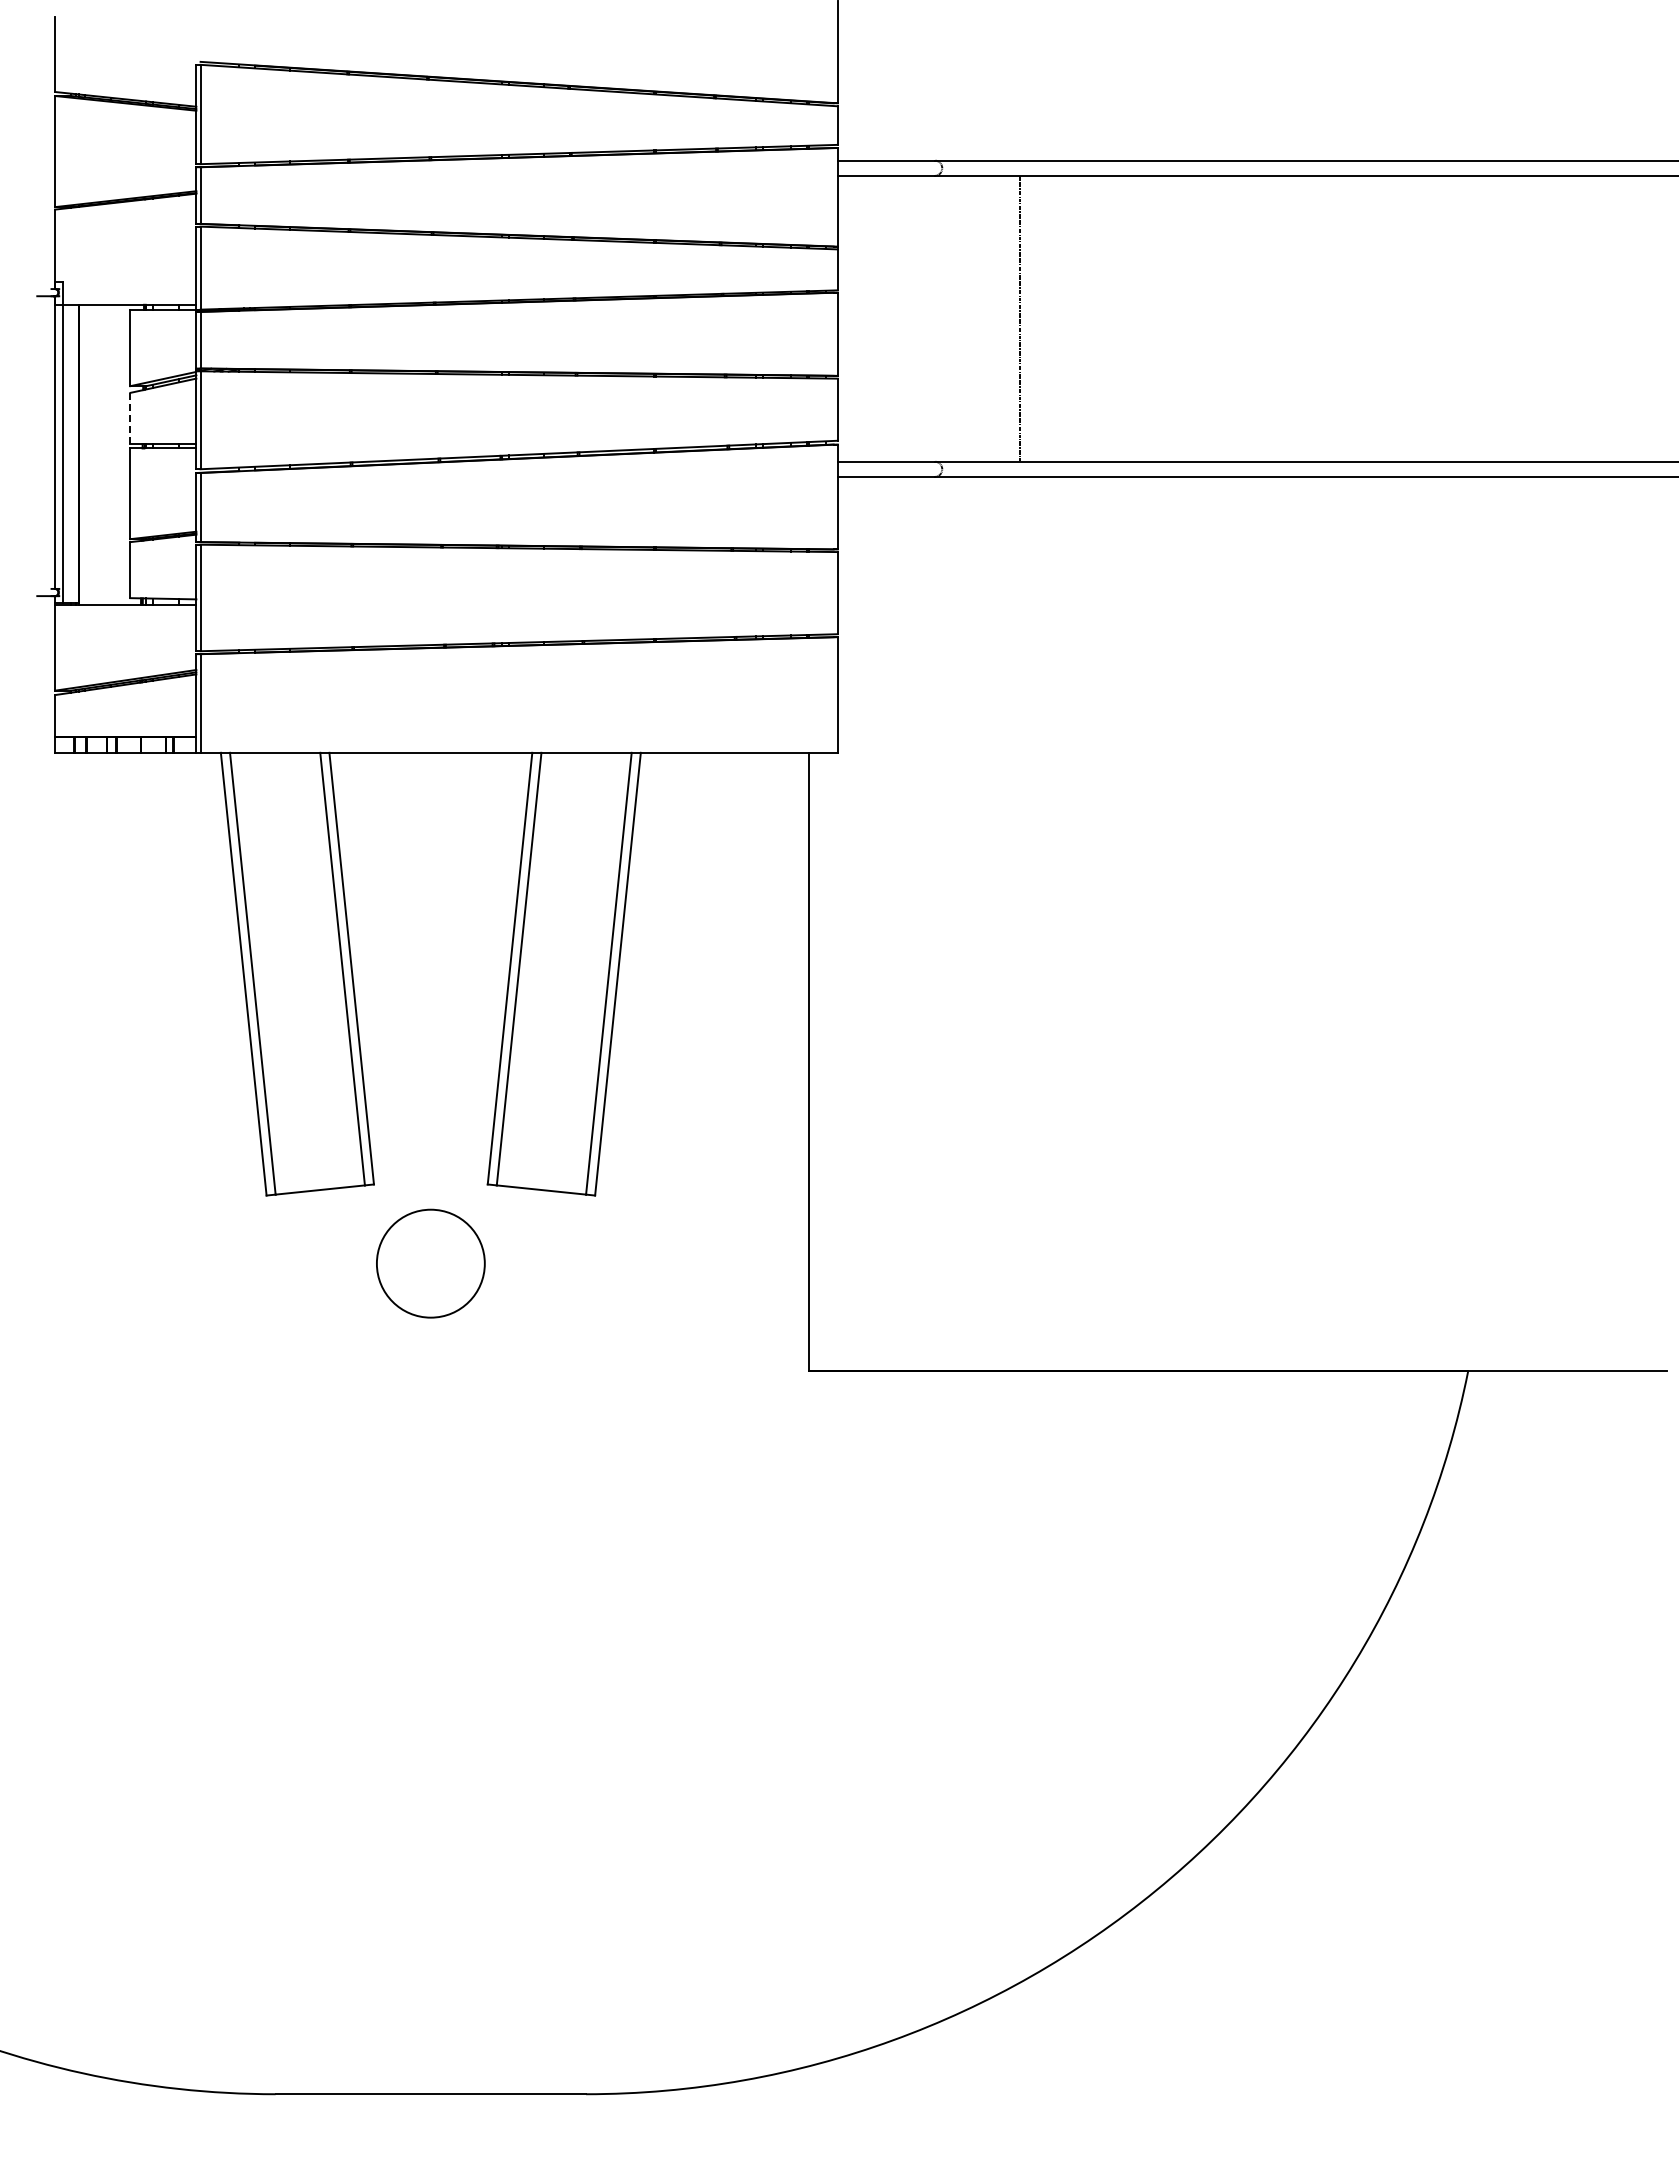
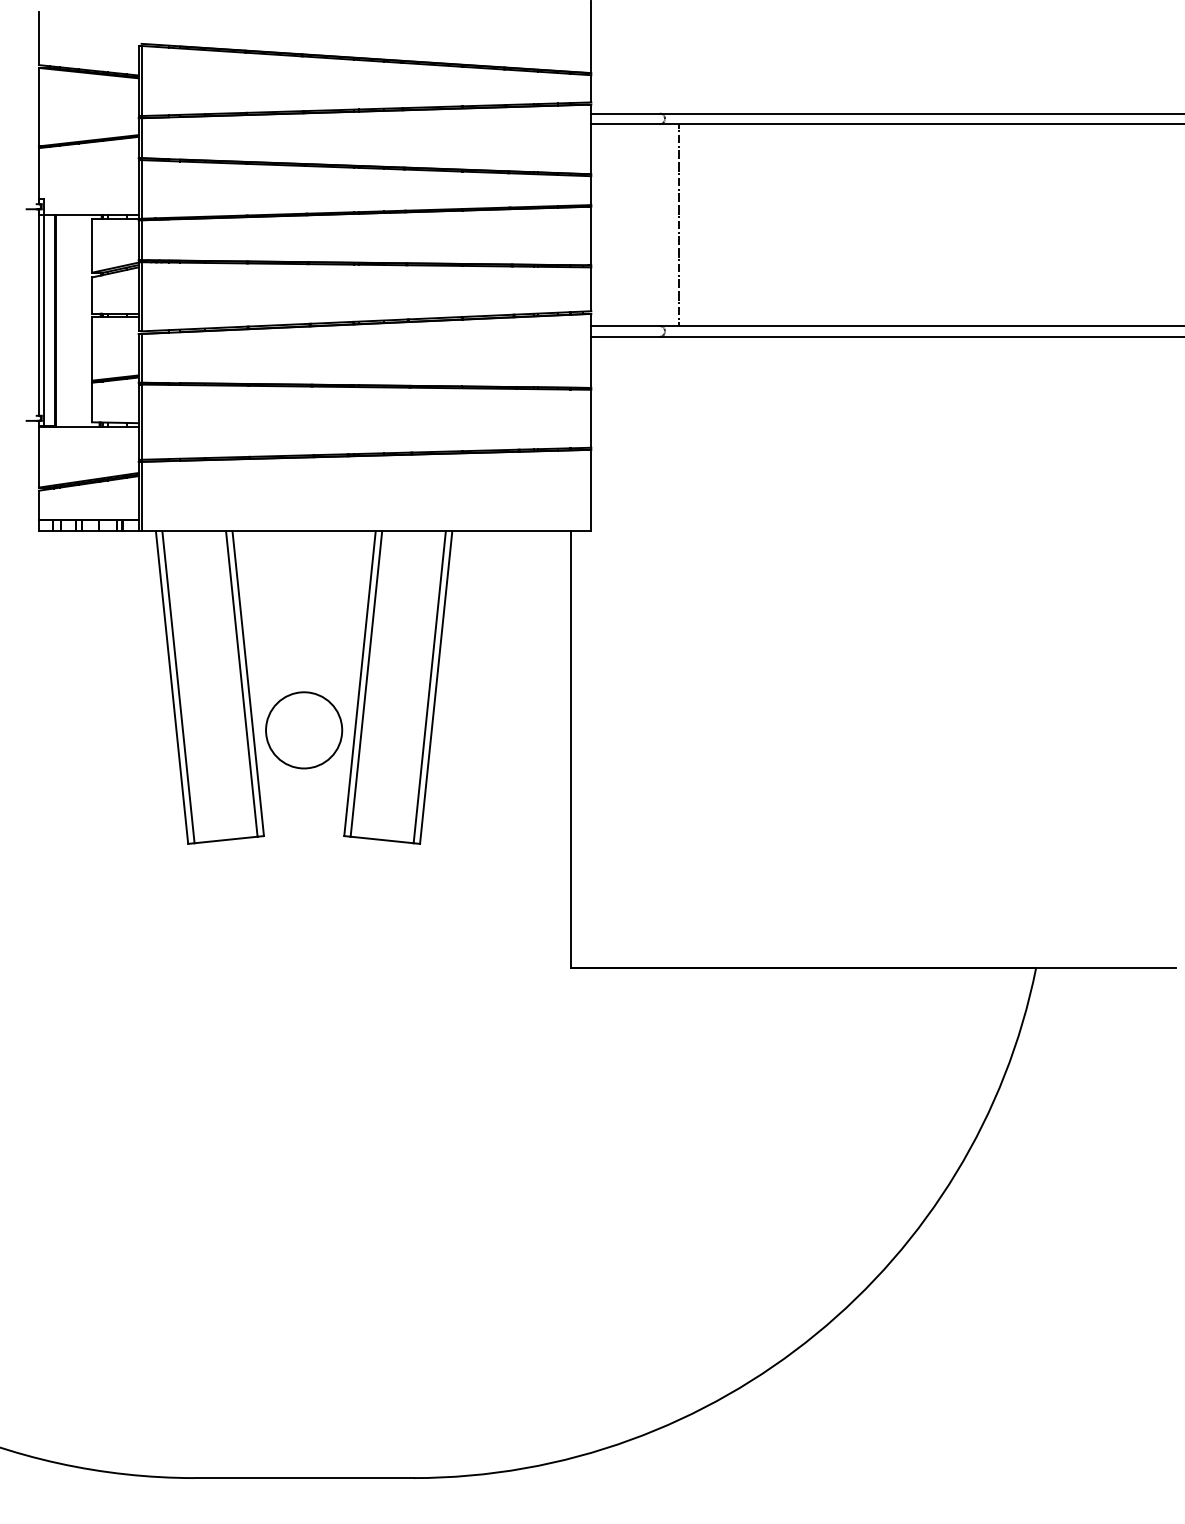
line: (1020, 318) -> (679, 224), moved
line: (130, 418) -> (92, 295), dashed -> solid
circle: (430, 1263) -> (303, 730), moved

